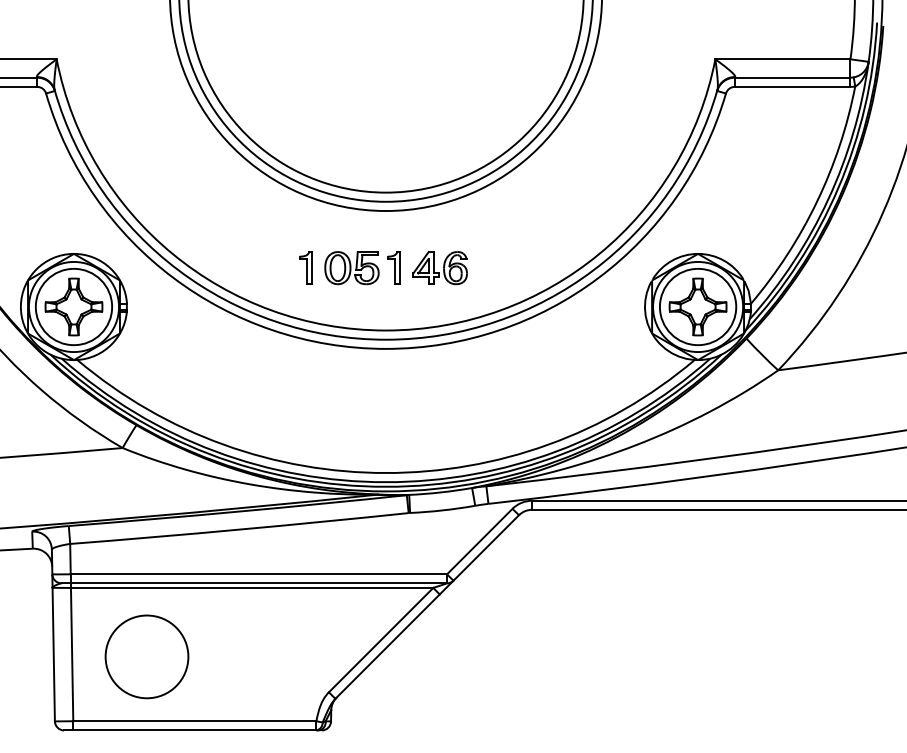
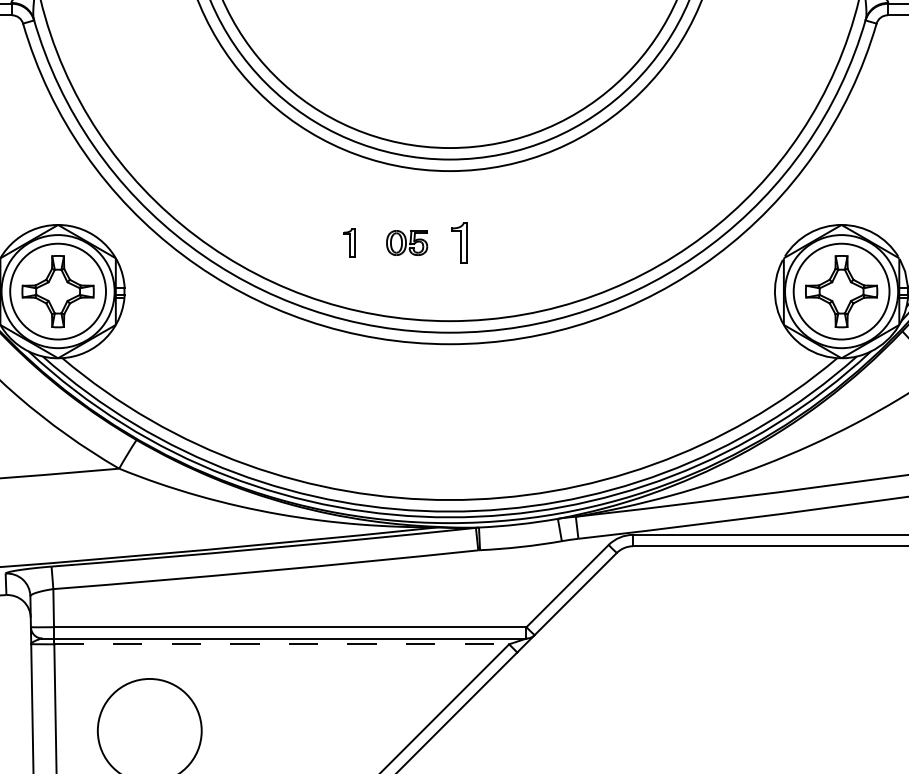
part: (305, 267) -> (348, 242), size x0.7
part: (351, 268) -> (406, 243), size x0.6
part: (439, 268) -> (516, 243), removed
line: (252, 587) -> (282, 643), solid -> dashed

